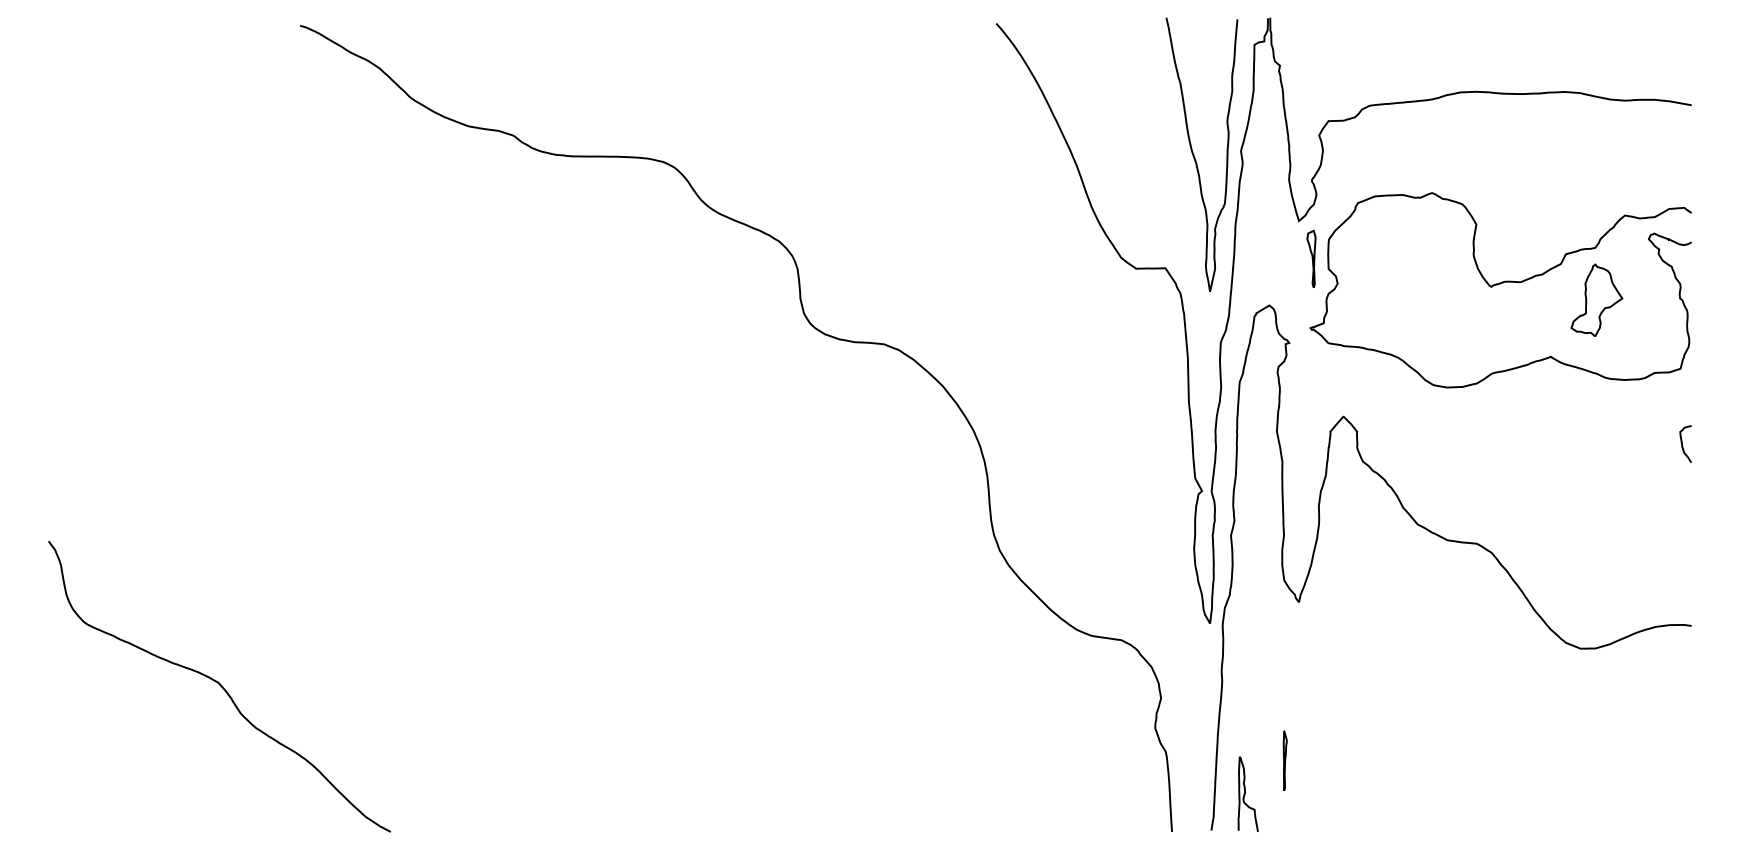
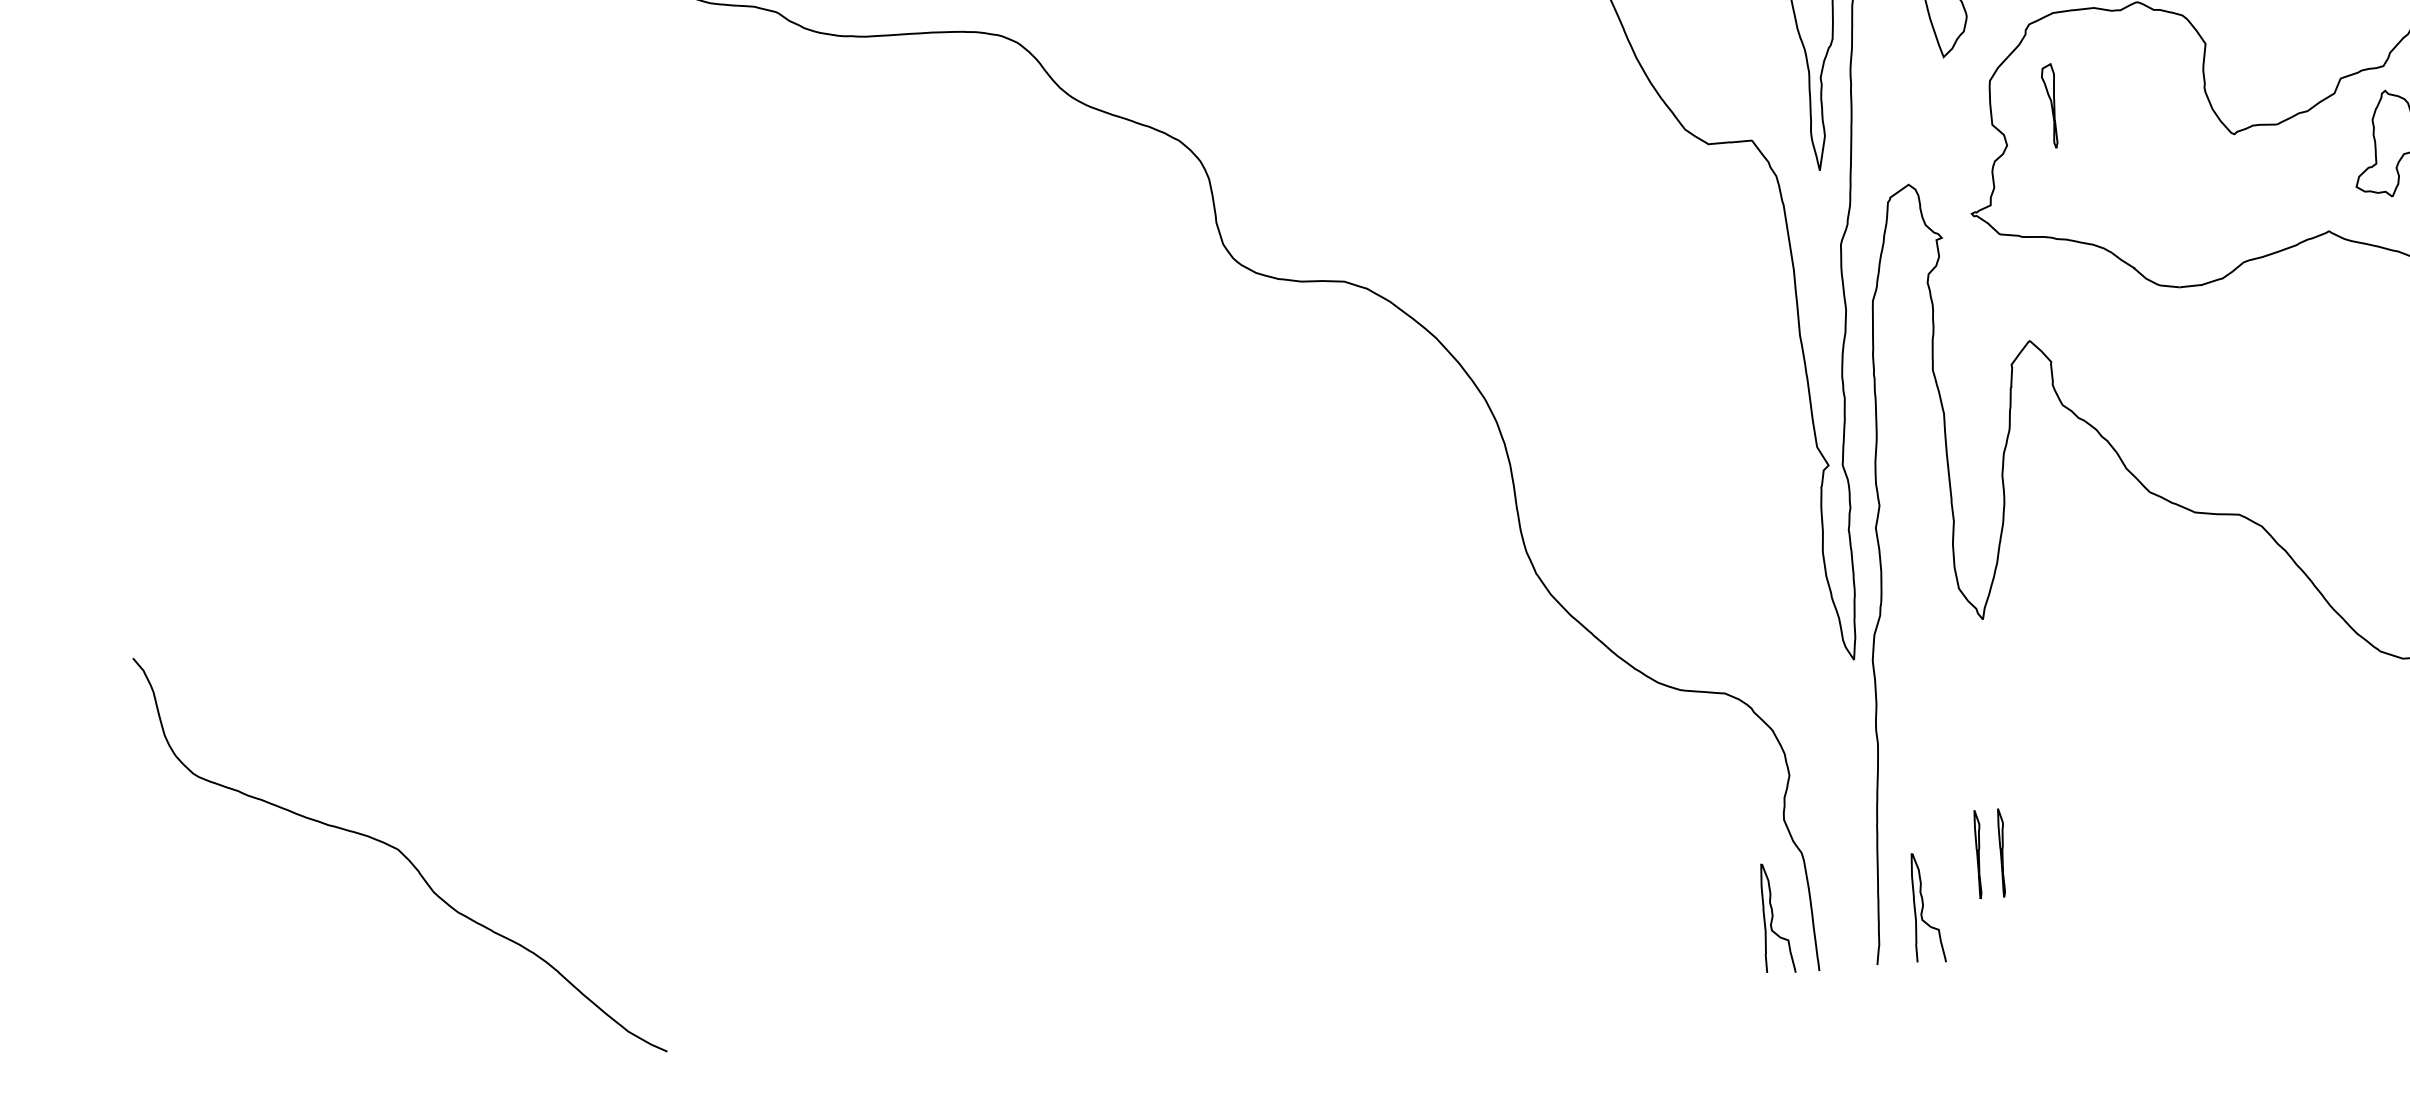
part: (1311, 258) -> (2050, 105), moved
part: (1300, 760) -> (2001, 852), added
curve: (1143, 793) -> (1773, 917), added

